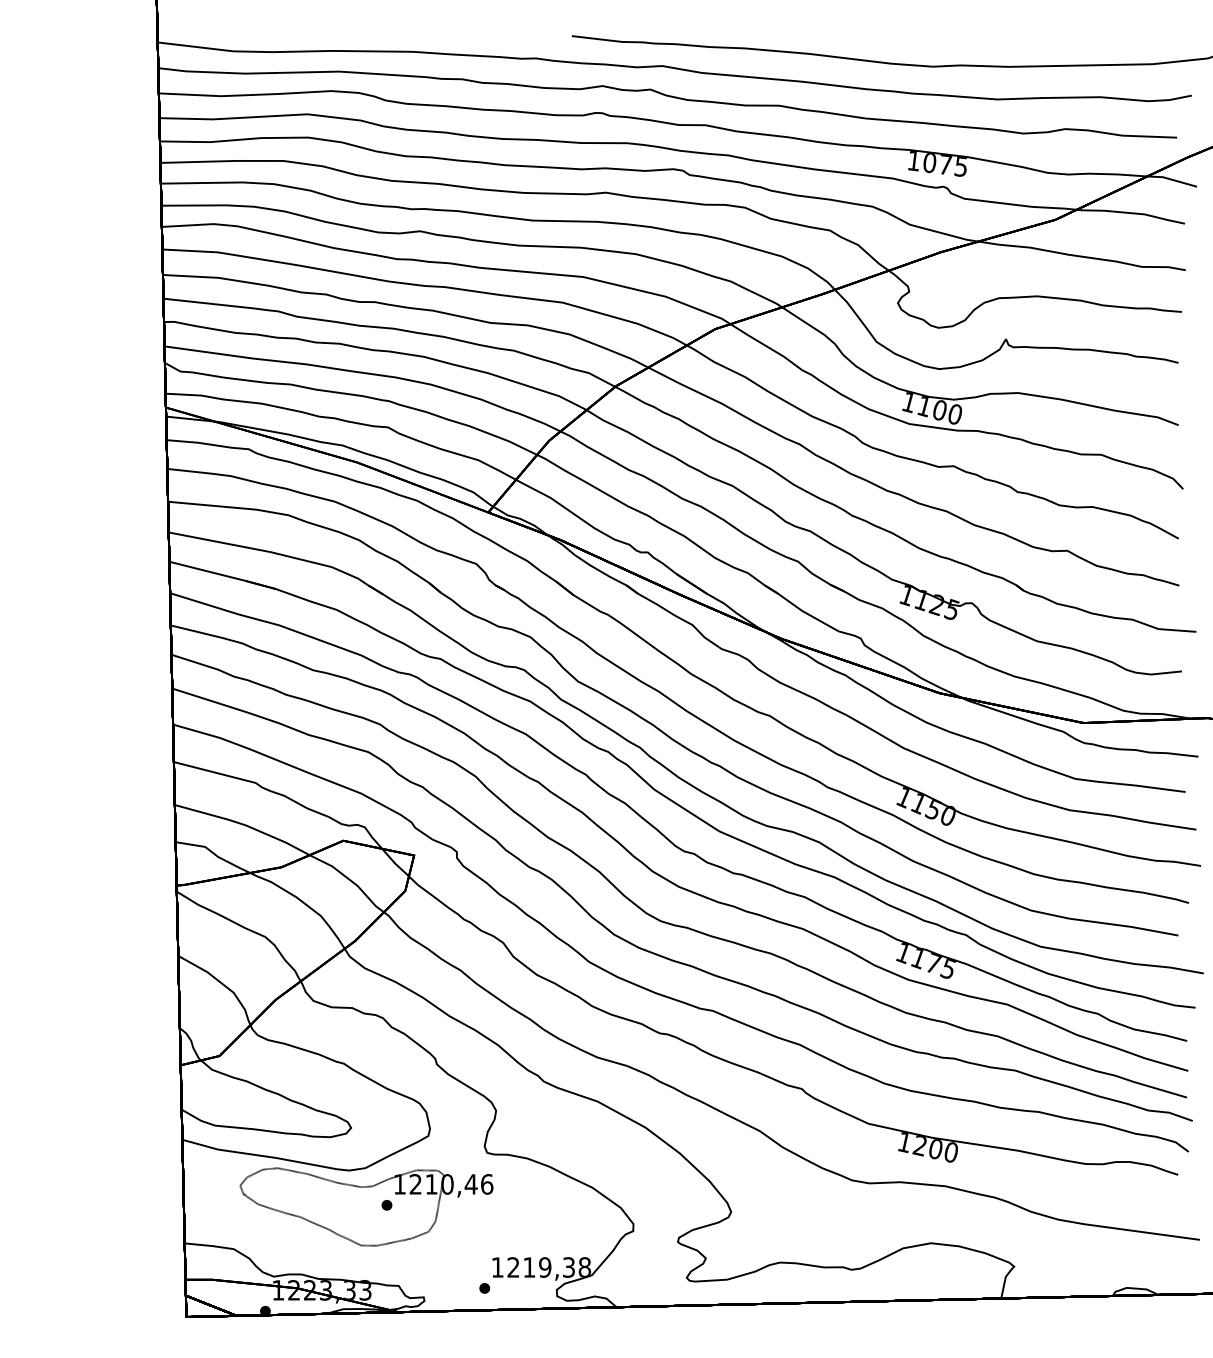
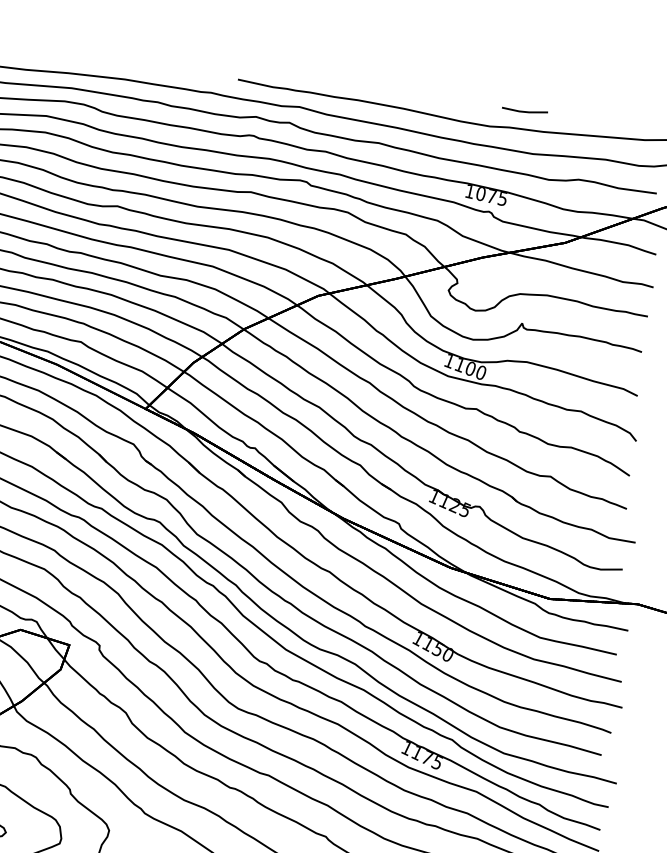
part: (979, 39) -> (524, 110), added

